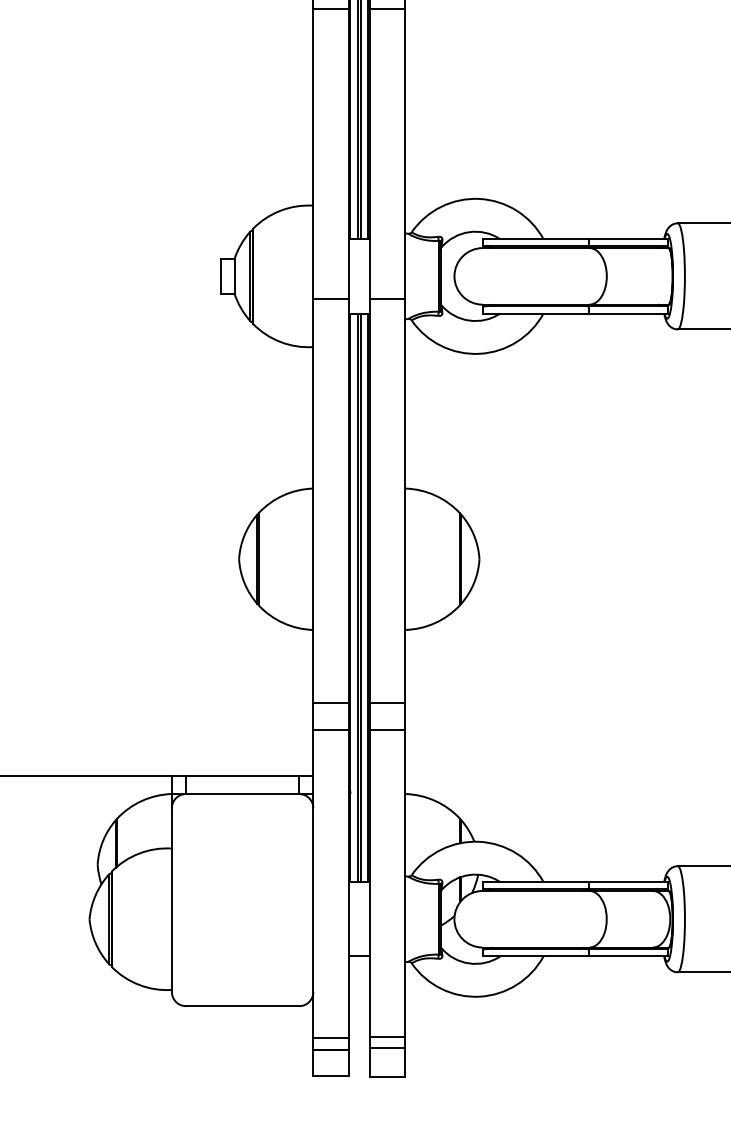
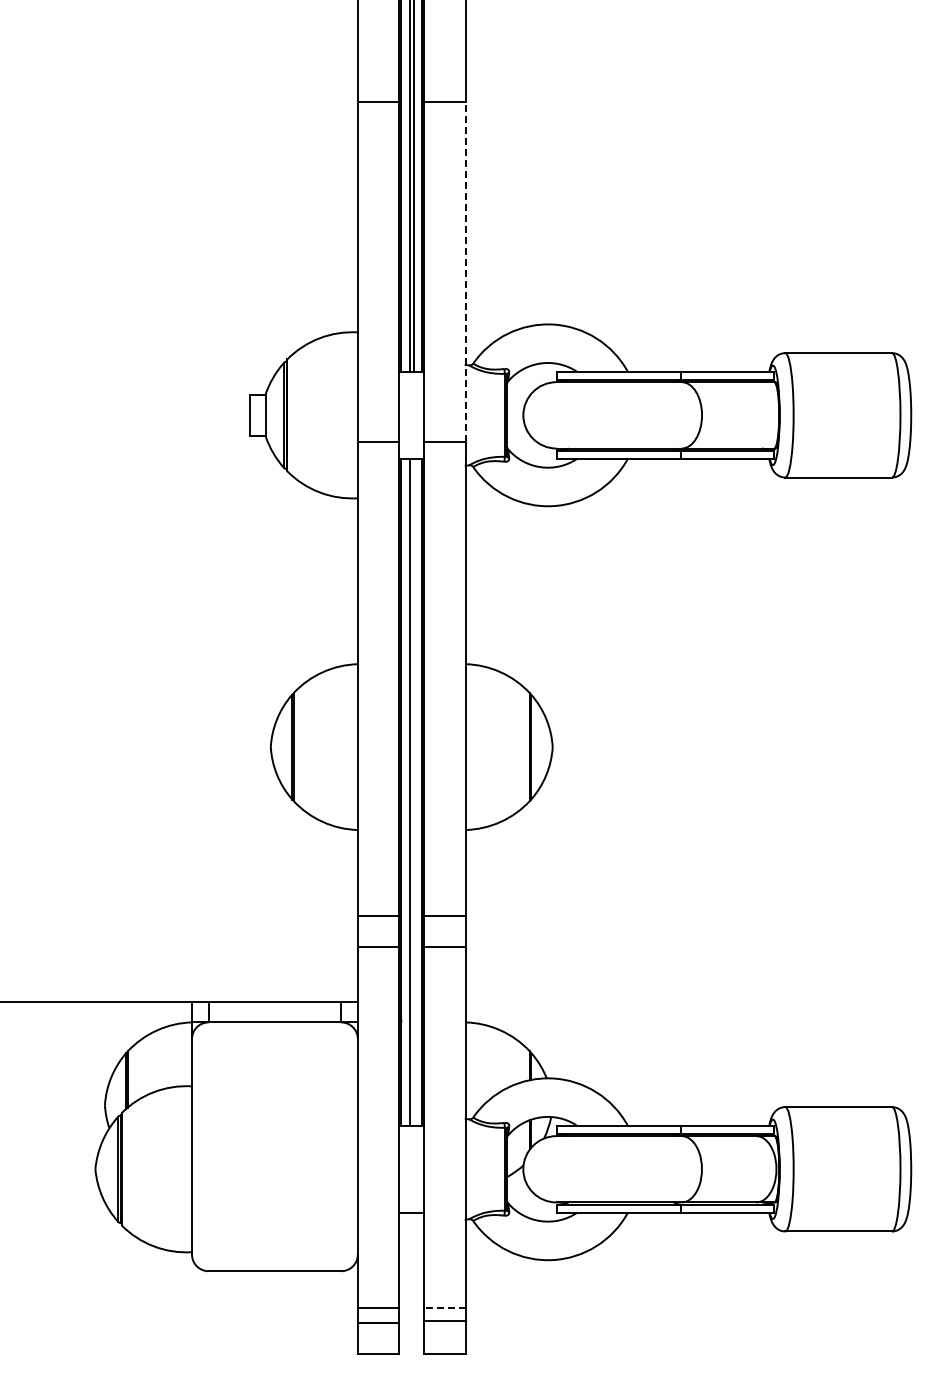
line: (405, 153) -> (465, 271), solid -> dashed
line: (360, 597) -> (413, 791), removed
line: (387, 1037) -> (444, 1307), solid -> dashed

